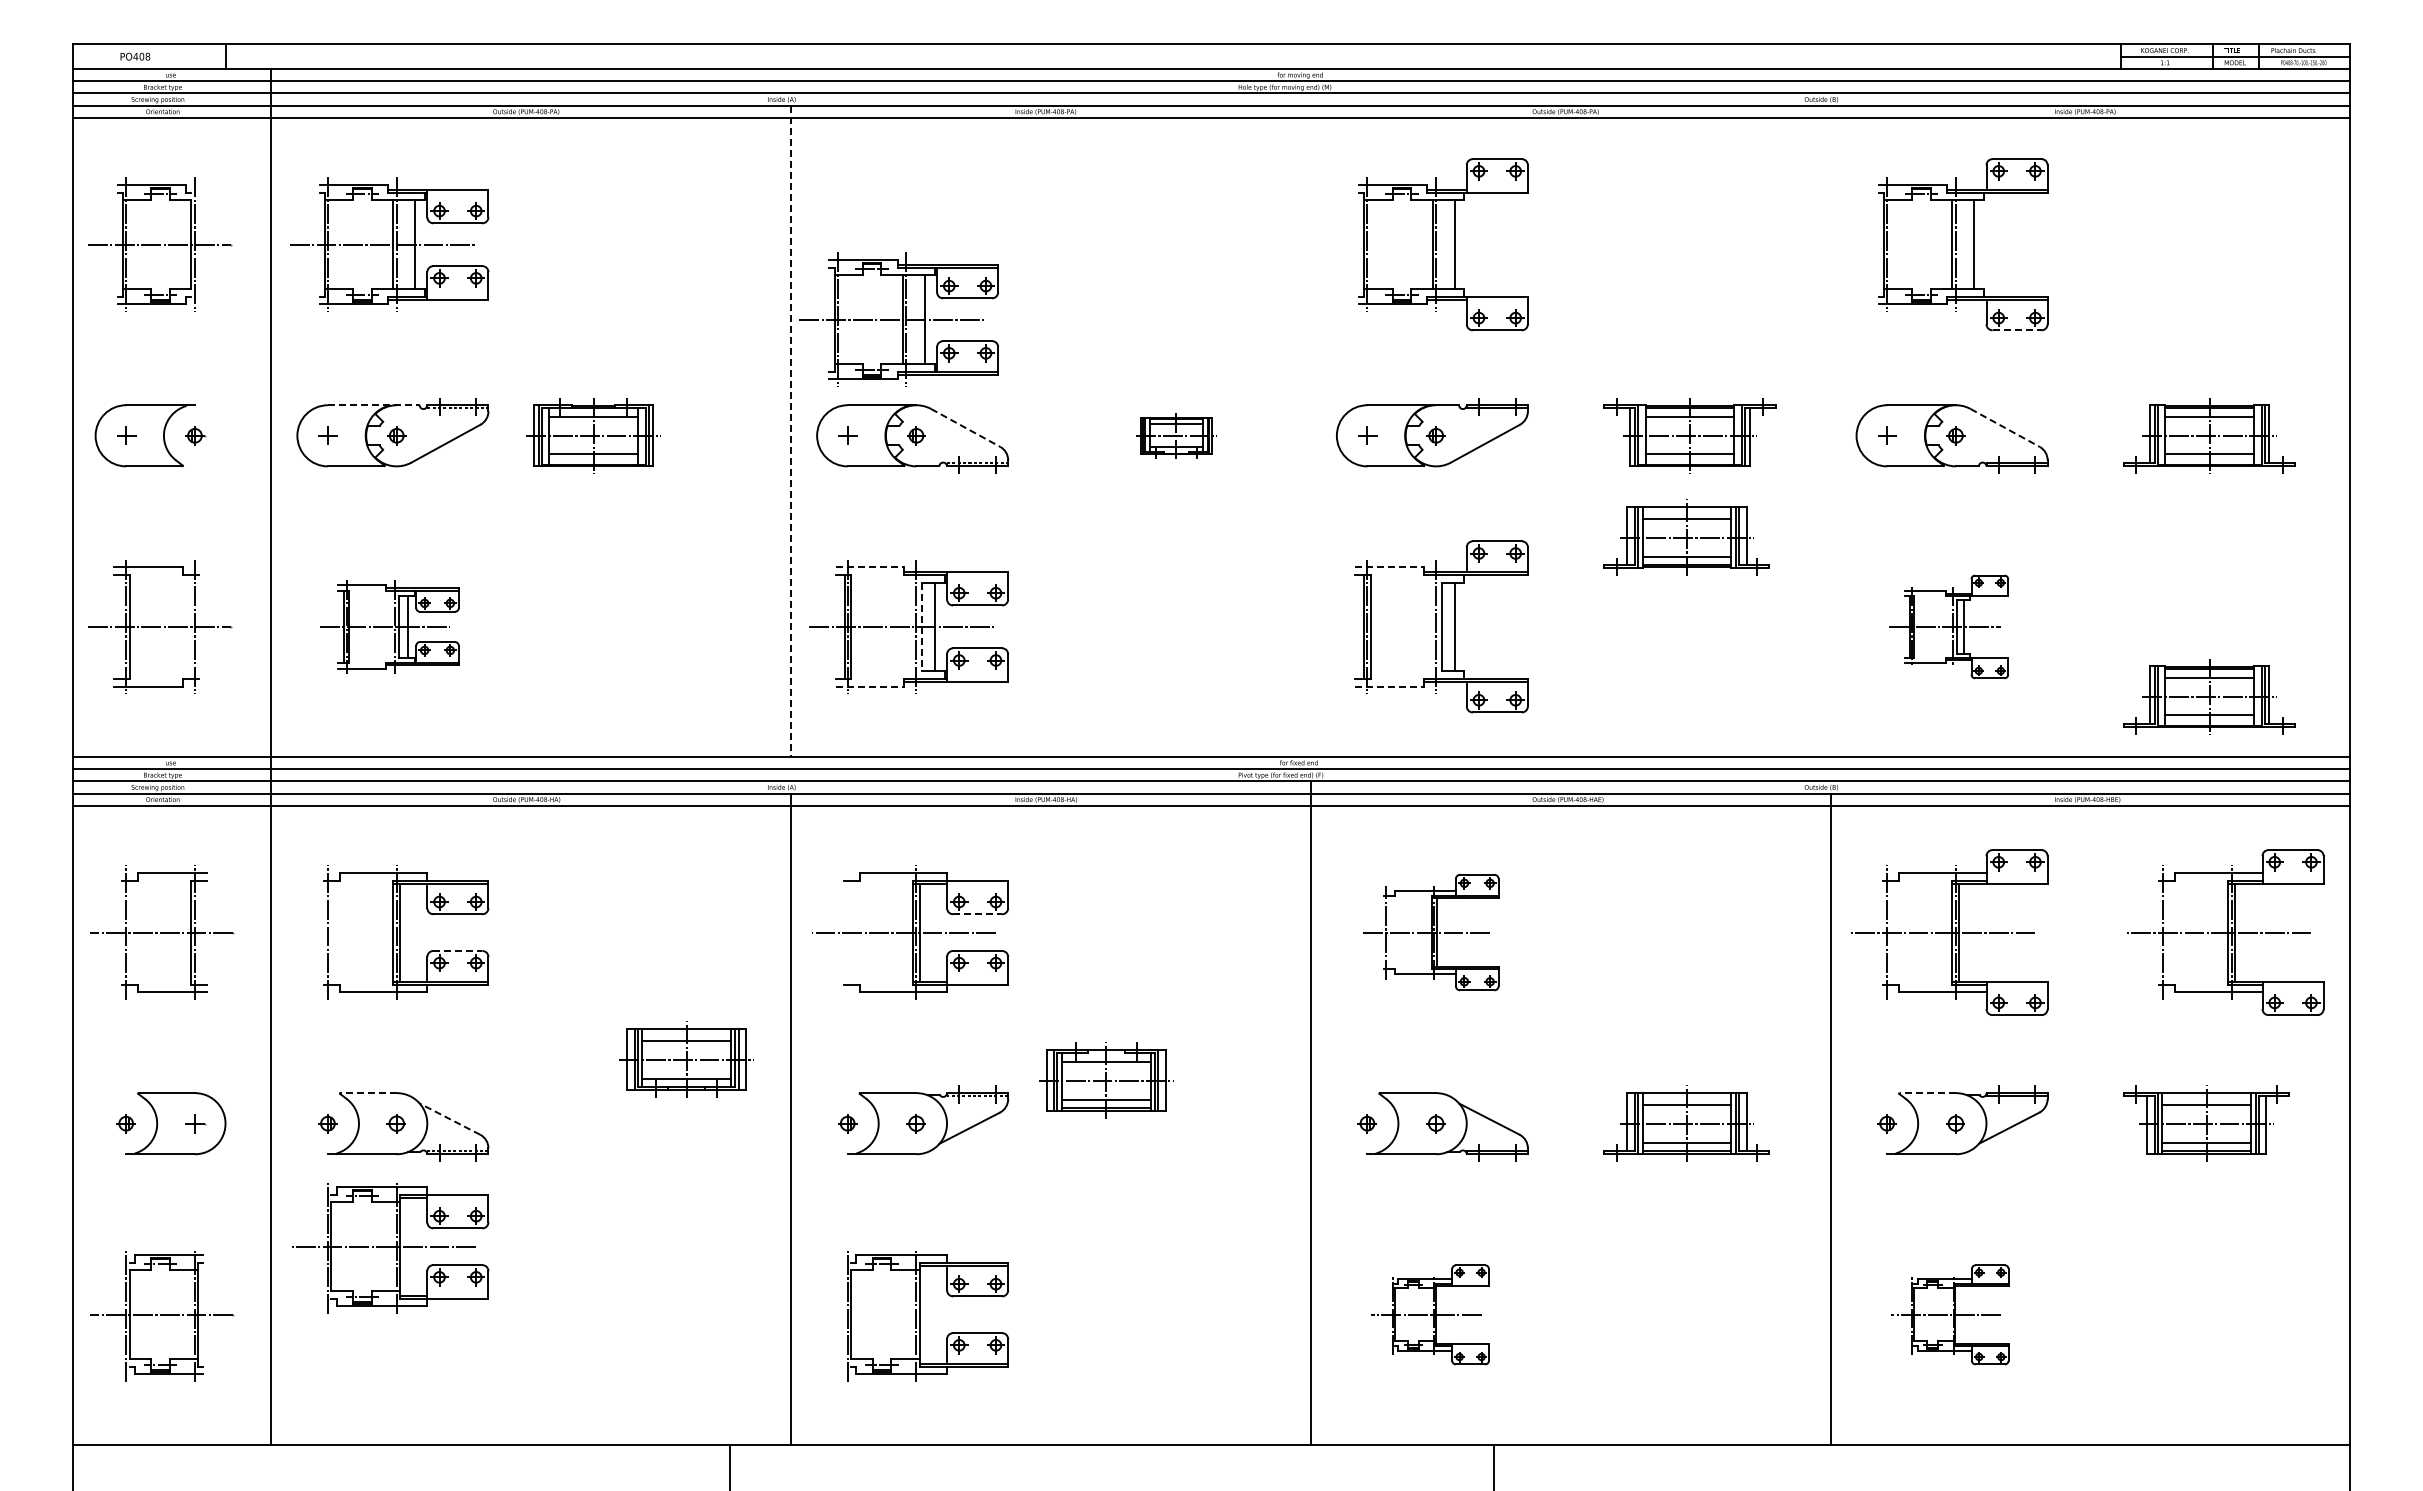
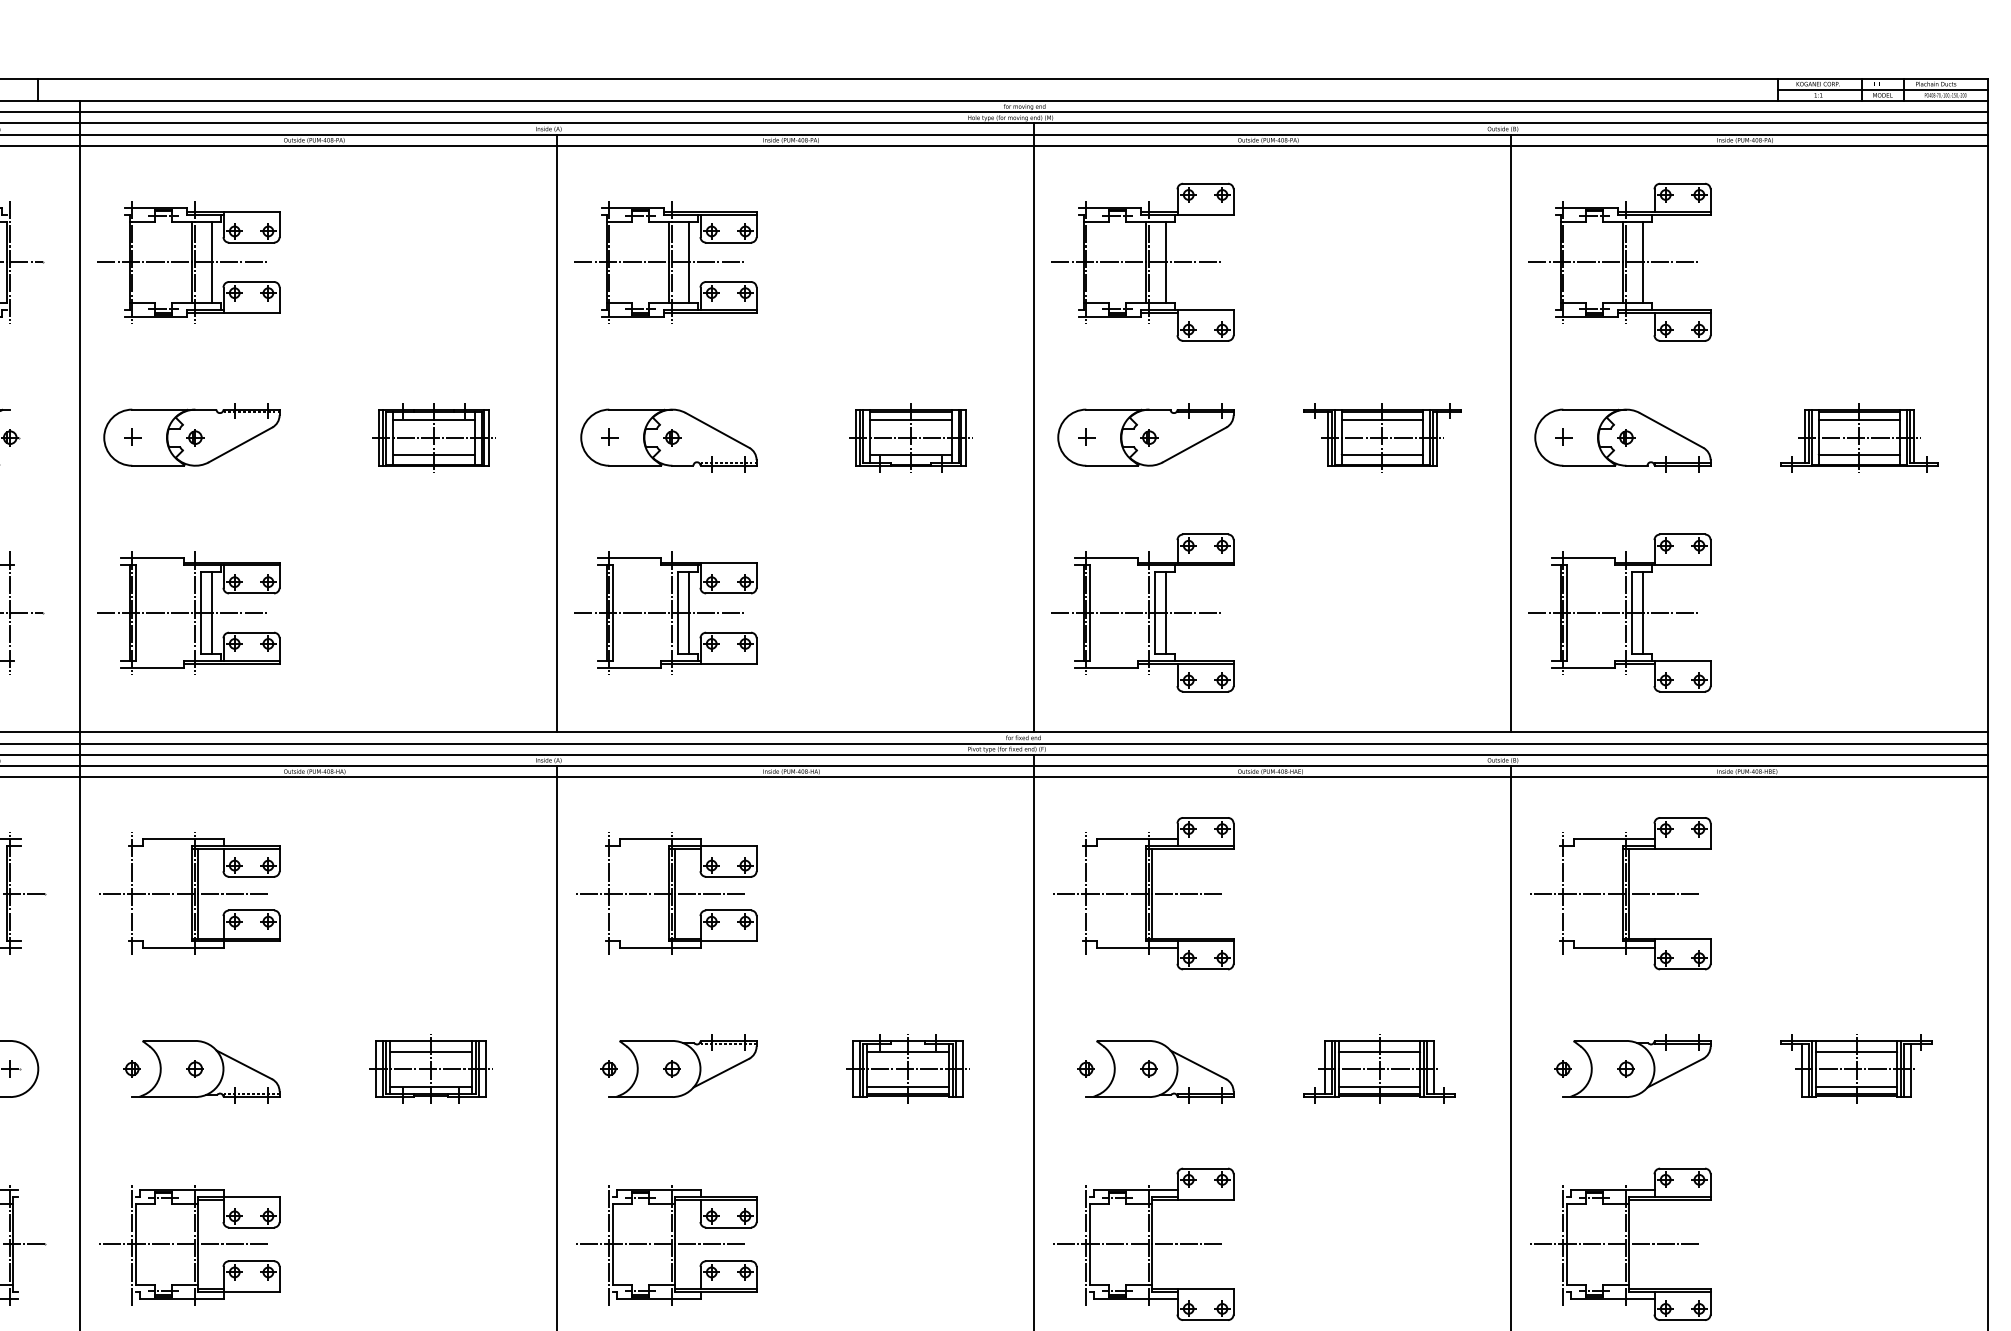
line: (1422, 244) -> (1136, 262), added
line: (1941, 244) -> (1613, 262), added
part: (898, 319) -> (665, 262), moved
line: (2017, 330) -> (1682, 341), dashed -> solid
line: (373, 405) -> (174, 409), dashed -> solid
line: (1310, 424) -> (1034, 427), added
line: (966, 428) -> (718, 430), dashed -> solid
line: (2005, 428) -> (1671, 430), dashed -> solid
line: (1830, 430) -> (1511, 432), added
line: (791, 431) -> (557, 433), dashed -> solid
part: (593, 435) -> (433, 437), moved
part: (1176, 435) -> (911, 437), size x1.67
part: (1686, 537) -> (1379, 531), removed
line: (870, 567) -> (630, 558), dashed -> solid
line: (1390, 567) -> (1107, 558), dashed -> solid
part: (389, 626) -> (188, 612), size x1.43
line: (1422, 626) -> (1136, 612), added
part: (1948, 626) -> (1619, 612), size x1.67
line: (922, 627) -> (677, 613), dashed -> solid
line: (870, 686) -> (630, 667), dashed -> solid
line: (1390, 686) -> (1107, 667), dashed -> solid
part: (2209, 696) -> (1859, 676), removed
line: (978, 914) -> (729, 877), dashed -> solid
line: (384, 932) -> (184, 893), added
line: (847, 932) -> (609, 893), added
part: (1430, 932) -> (1144, 893), size x1.43
part: (2225, 932) -> (1873, 893), removed
line: (458, 950) -> (252, 910), dashed -> solid
part: (686, 1059) -> (431, 1068), moved
part: (1106, 1080) -> (908, 1068), moved
line: (368, 1093) -> (169, 1041), dashed -> solid
line: (1927, 1093) -> (1600, 1041), dashed -> solid
line: (449, 1119) -> (243, 1065), dashed -> solid
part: (390, 1248) -> (189, 1245), moved
line: (903, 1314) -> (660, 1244), added
part: (1430, 1314) -> (1144, 1244), size x1.67
part: (1949, 1314) -> (1620, 1244), size x1.67

